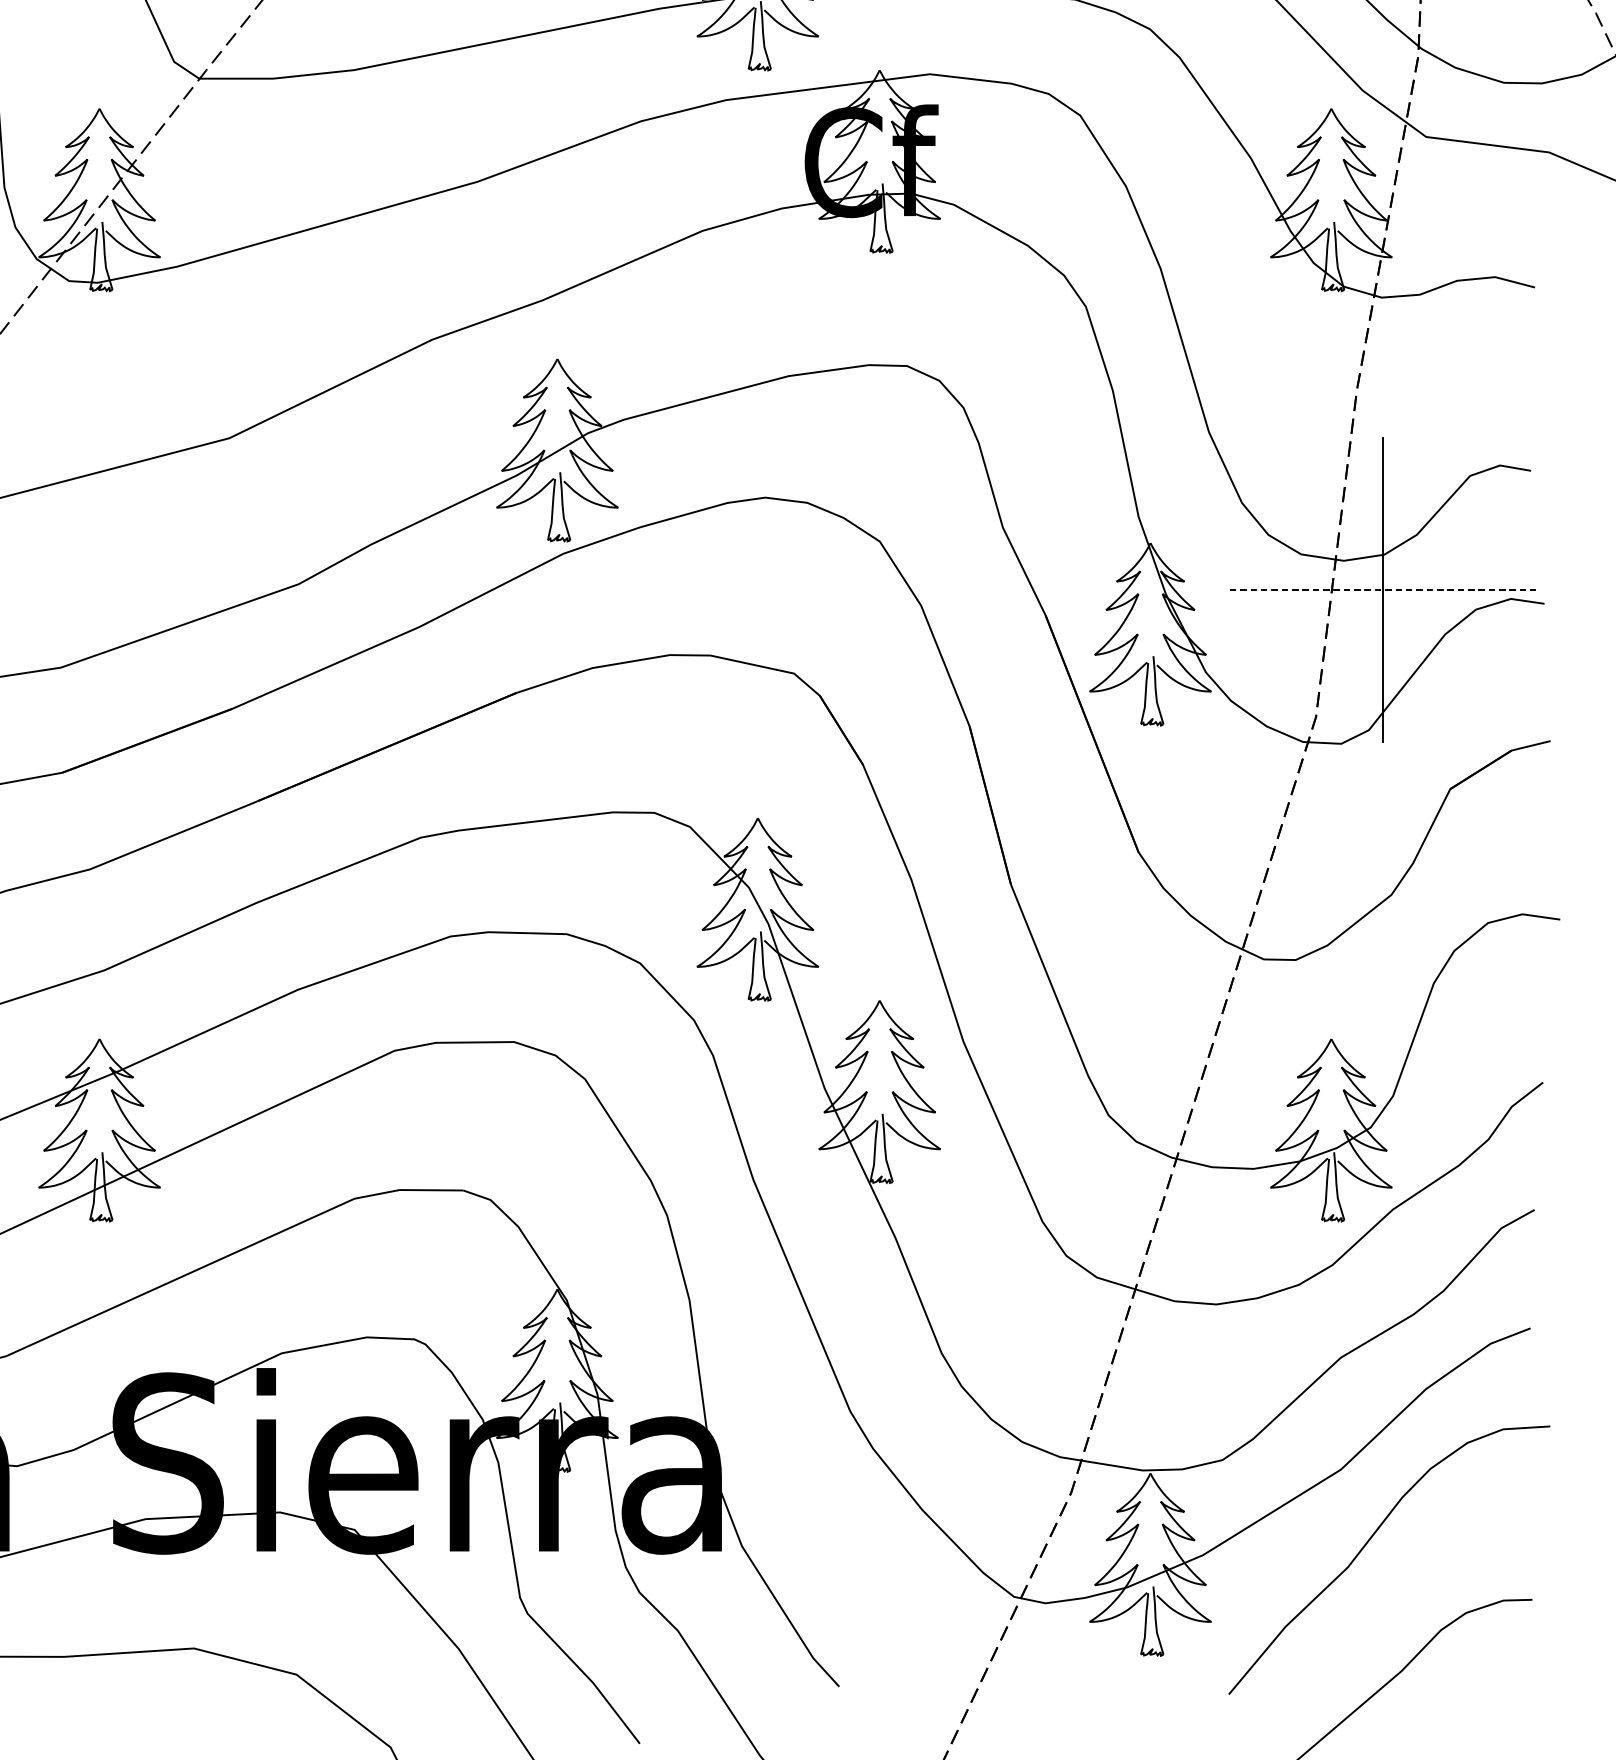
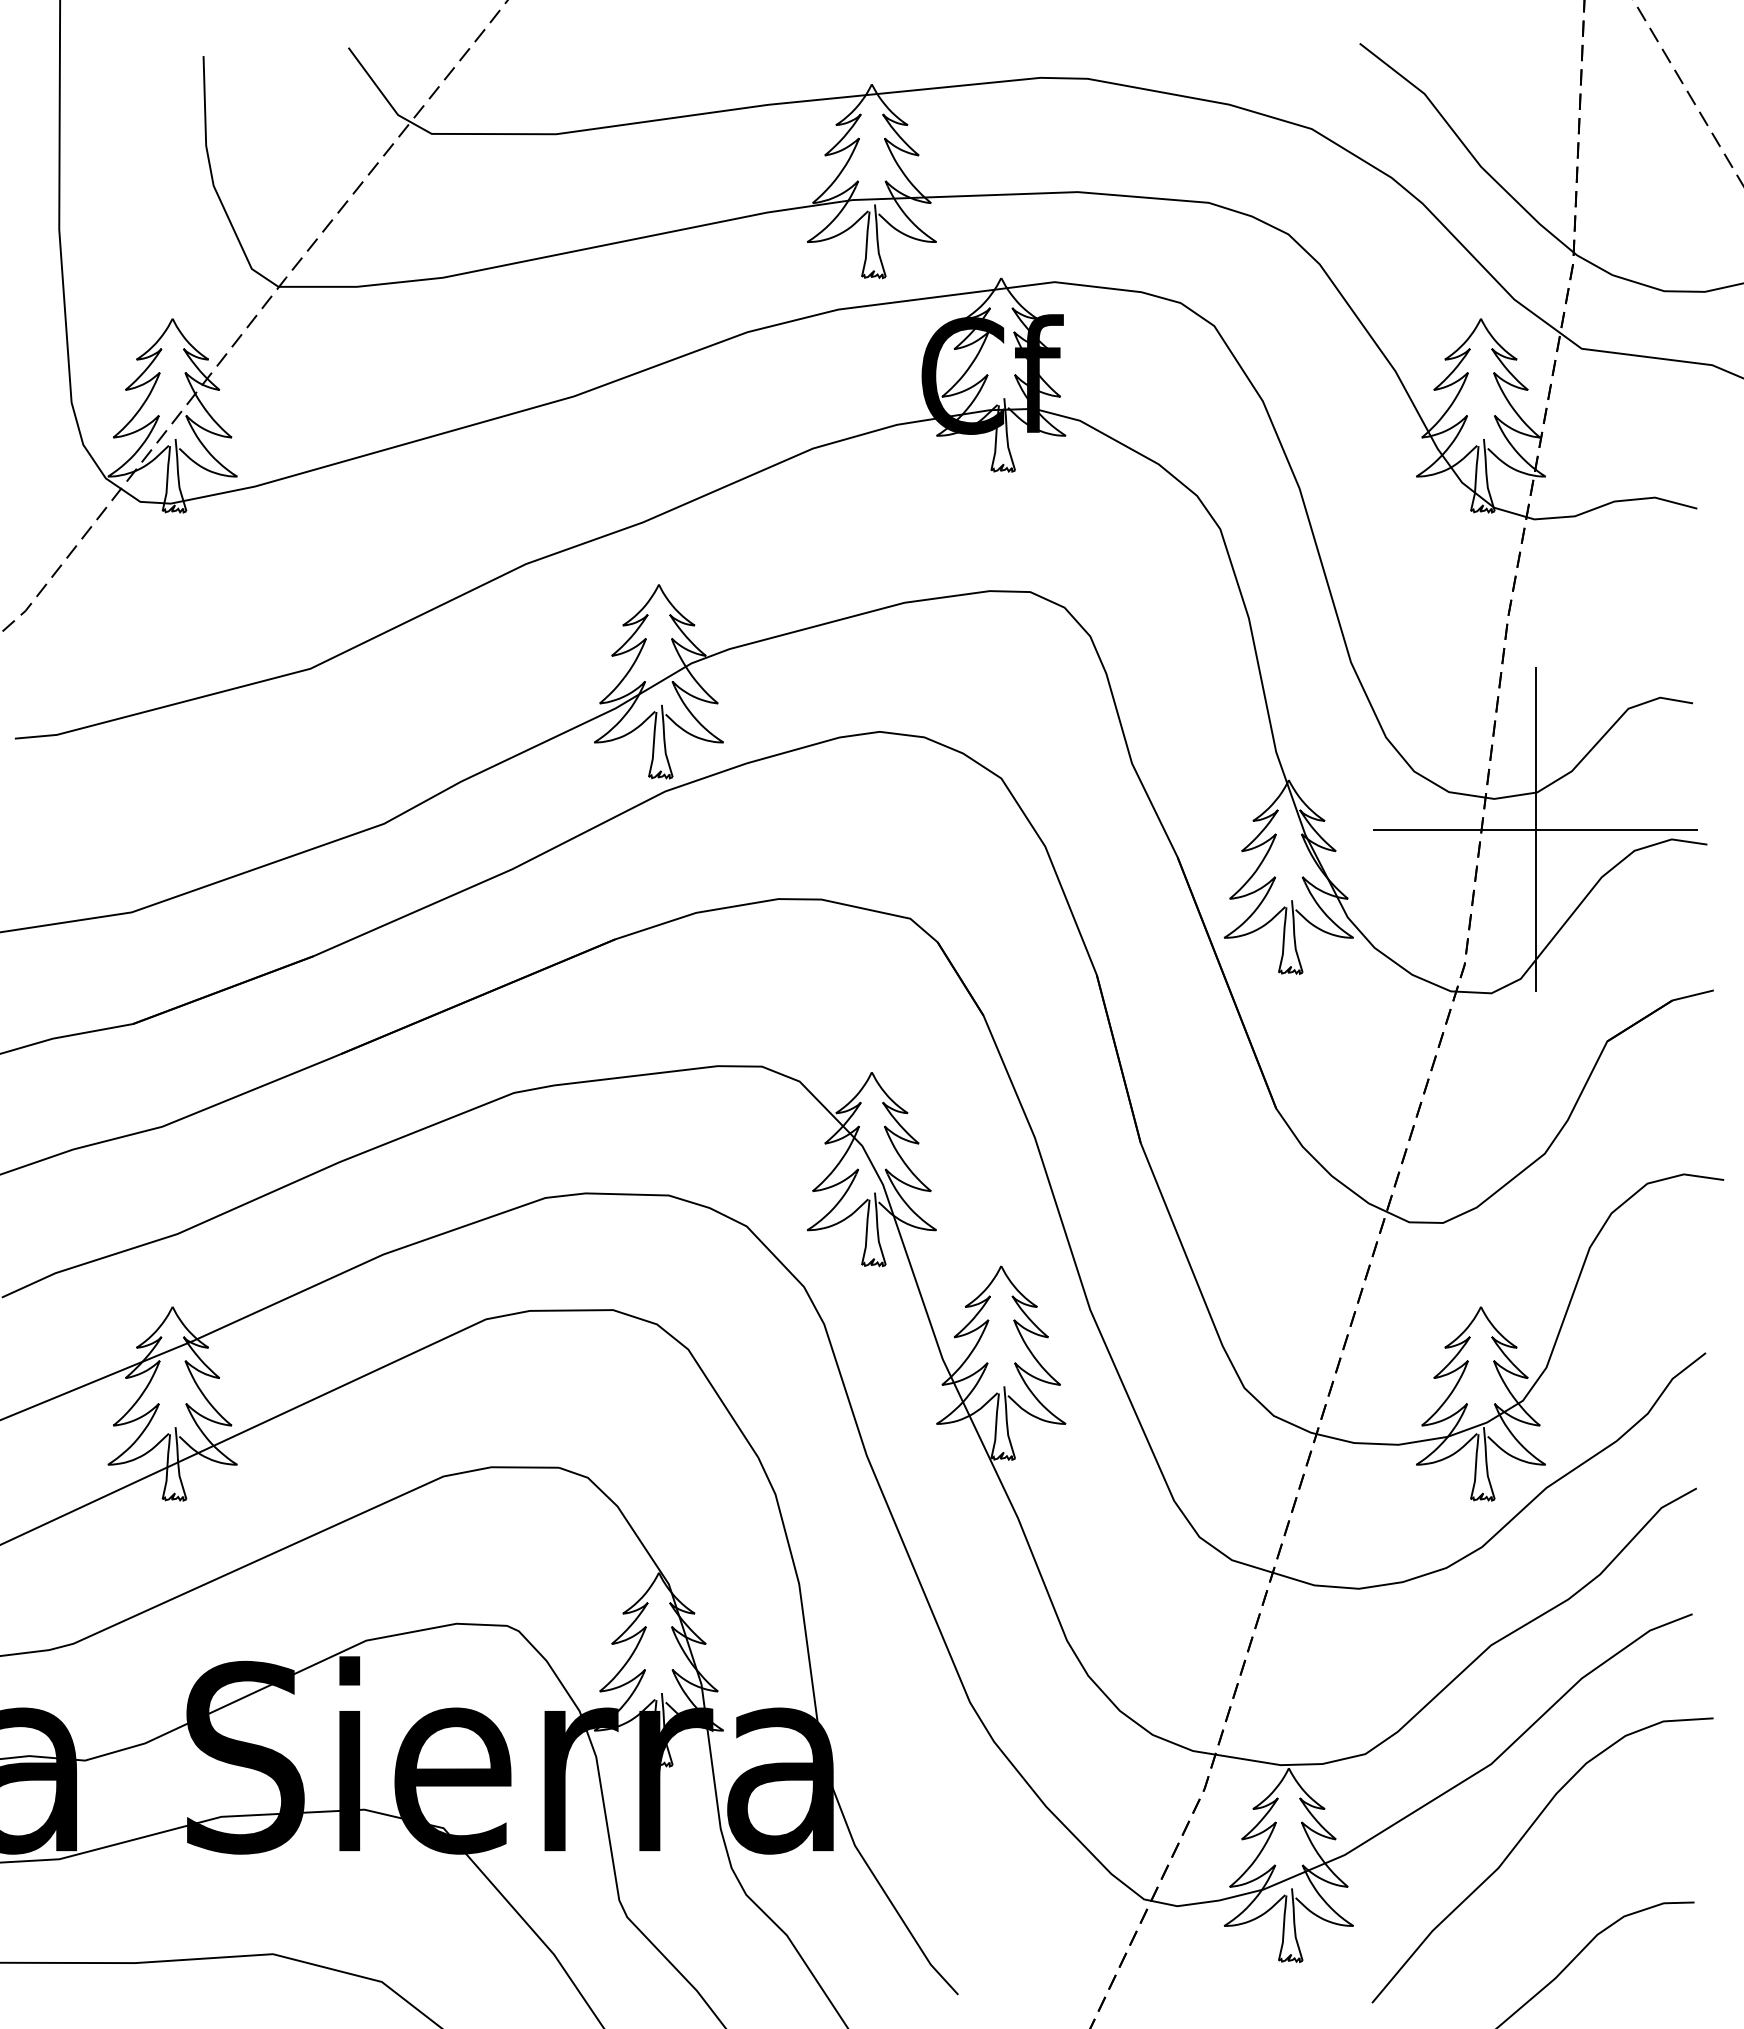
line: (1382, 589) -> (1535, 829), dashed -> solid

